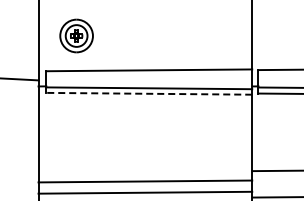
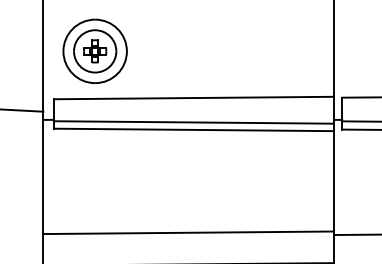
part: (76, 35) -> (94, 50), size x1.43
line: (149, 93) -> (194, 129), dashed -> solid
line: (145, 181) -> (188, 232), moved

